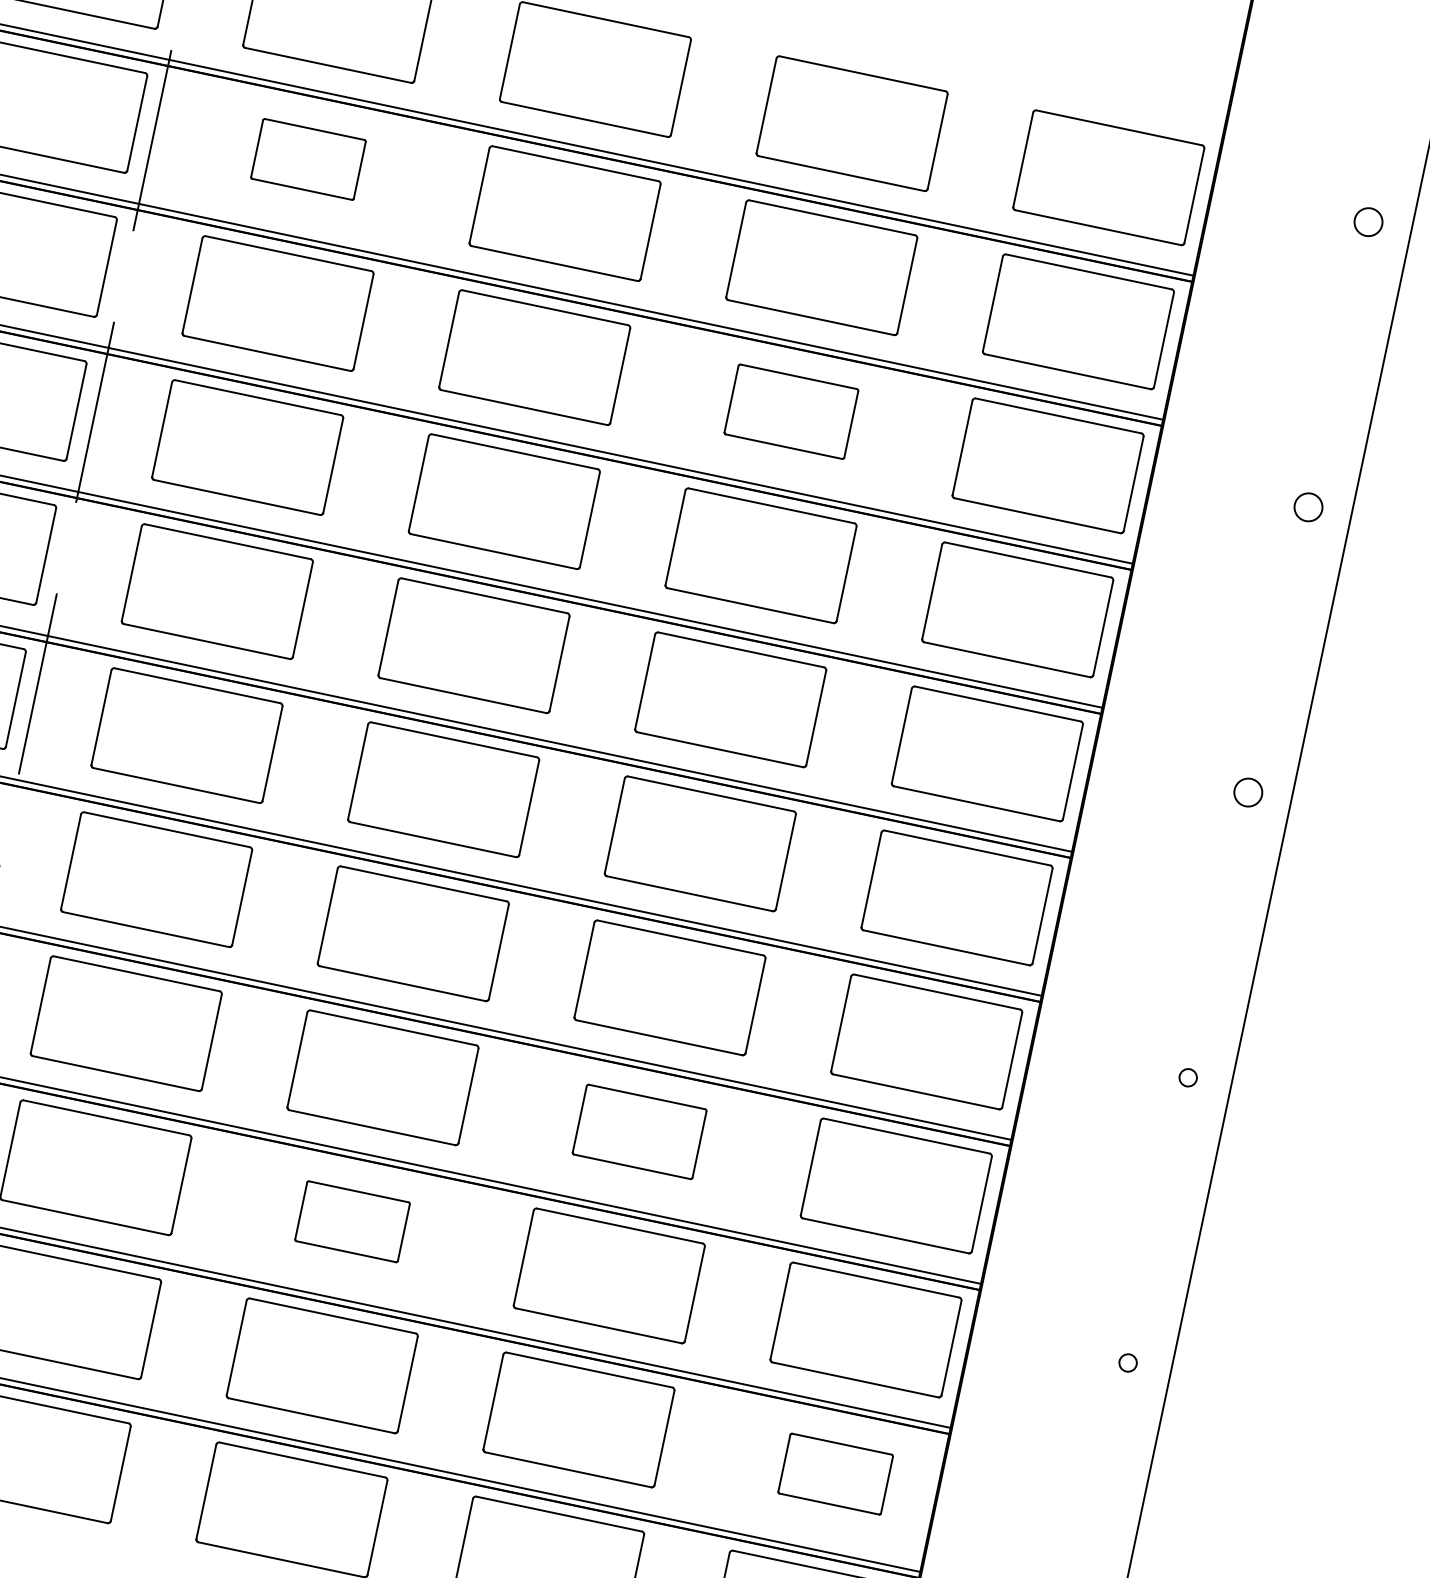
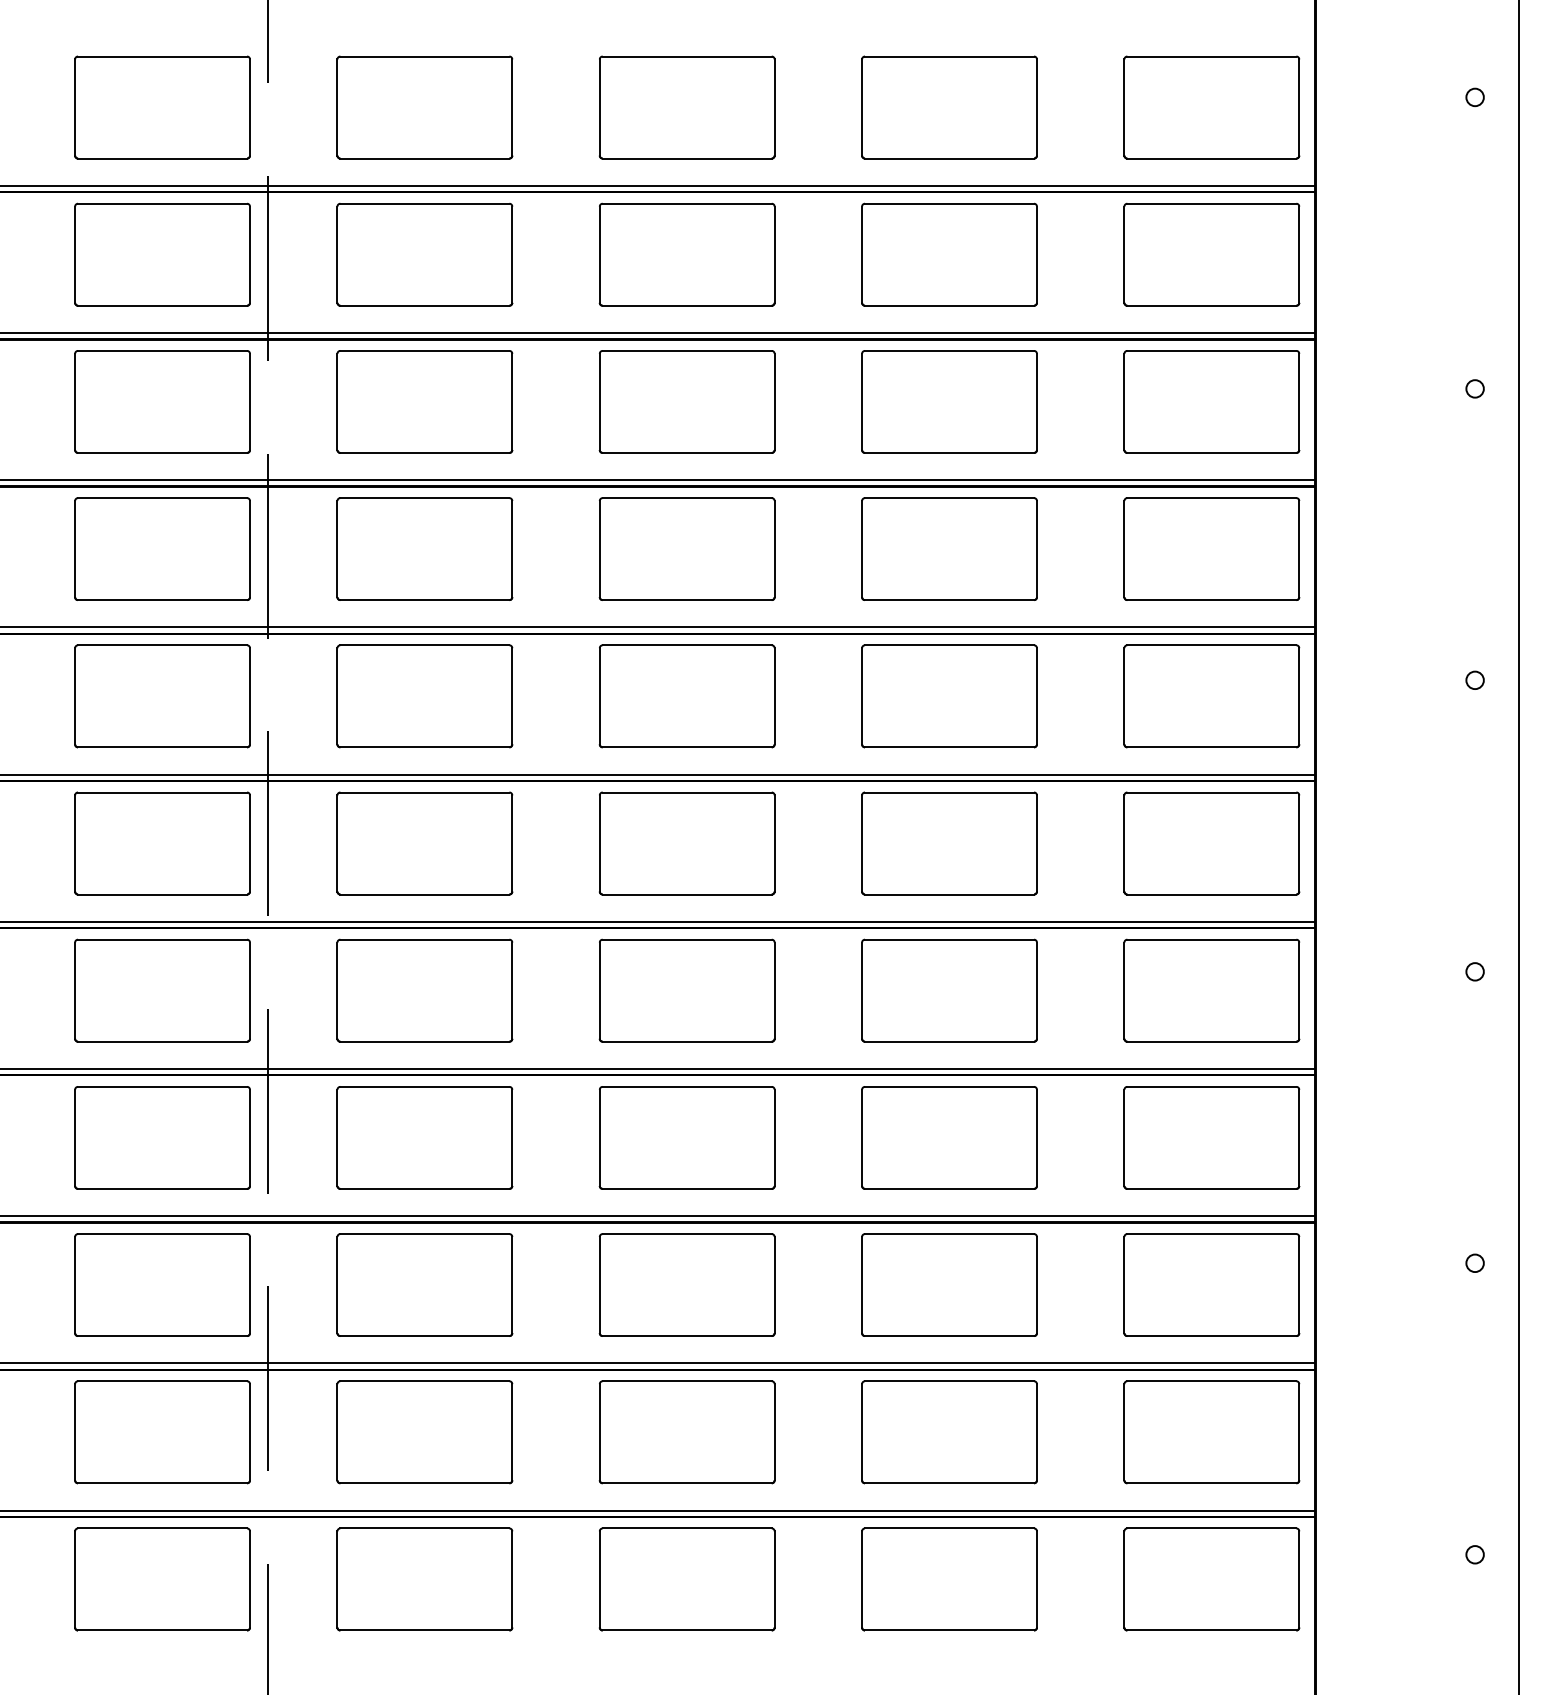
part: (308, 159) -> (424, 254), size x1.67
circle: (1367, 222) -> (1474, 97), size x0.62
part: (791, 411) -> (949, 401), size x1.43
circle: (1307, 506) -> (1474, 388), size x0.62
circle: (1247, 792) -> (1474, 680), size x0.62
part: (639, 1131) -> (949, 1137), size x1.43
part: (352, 1221) -> (686, 1284), size x1.67
part: (835, 1474) -> (1211, 1432), size x1.67

